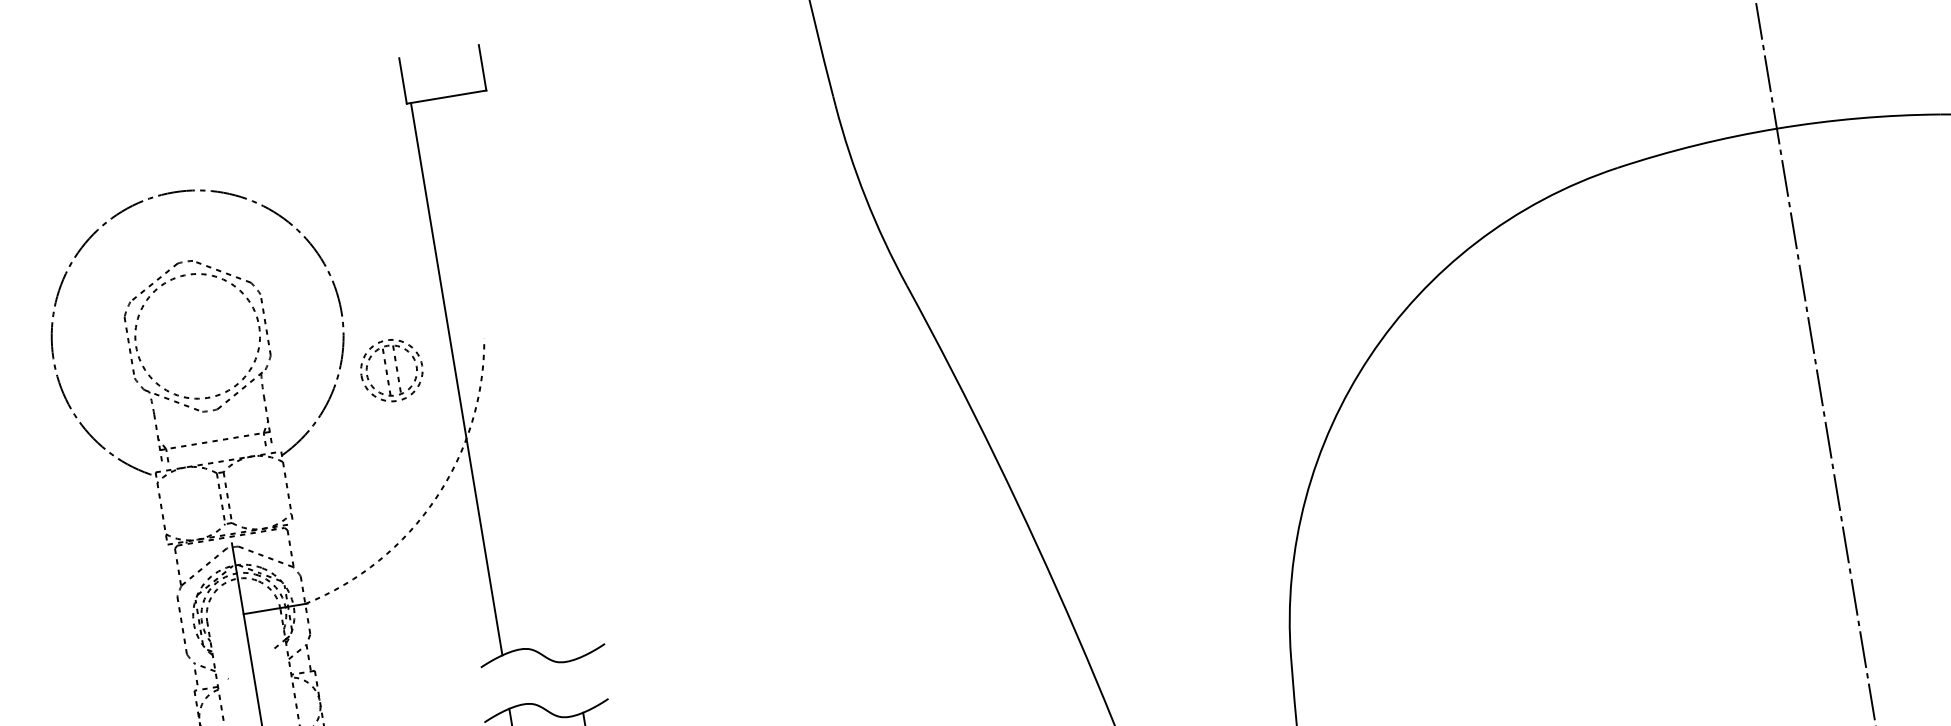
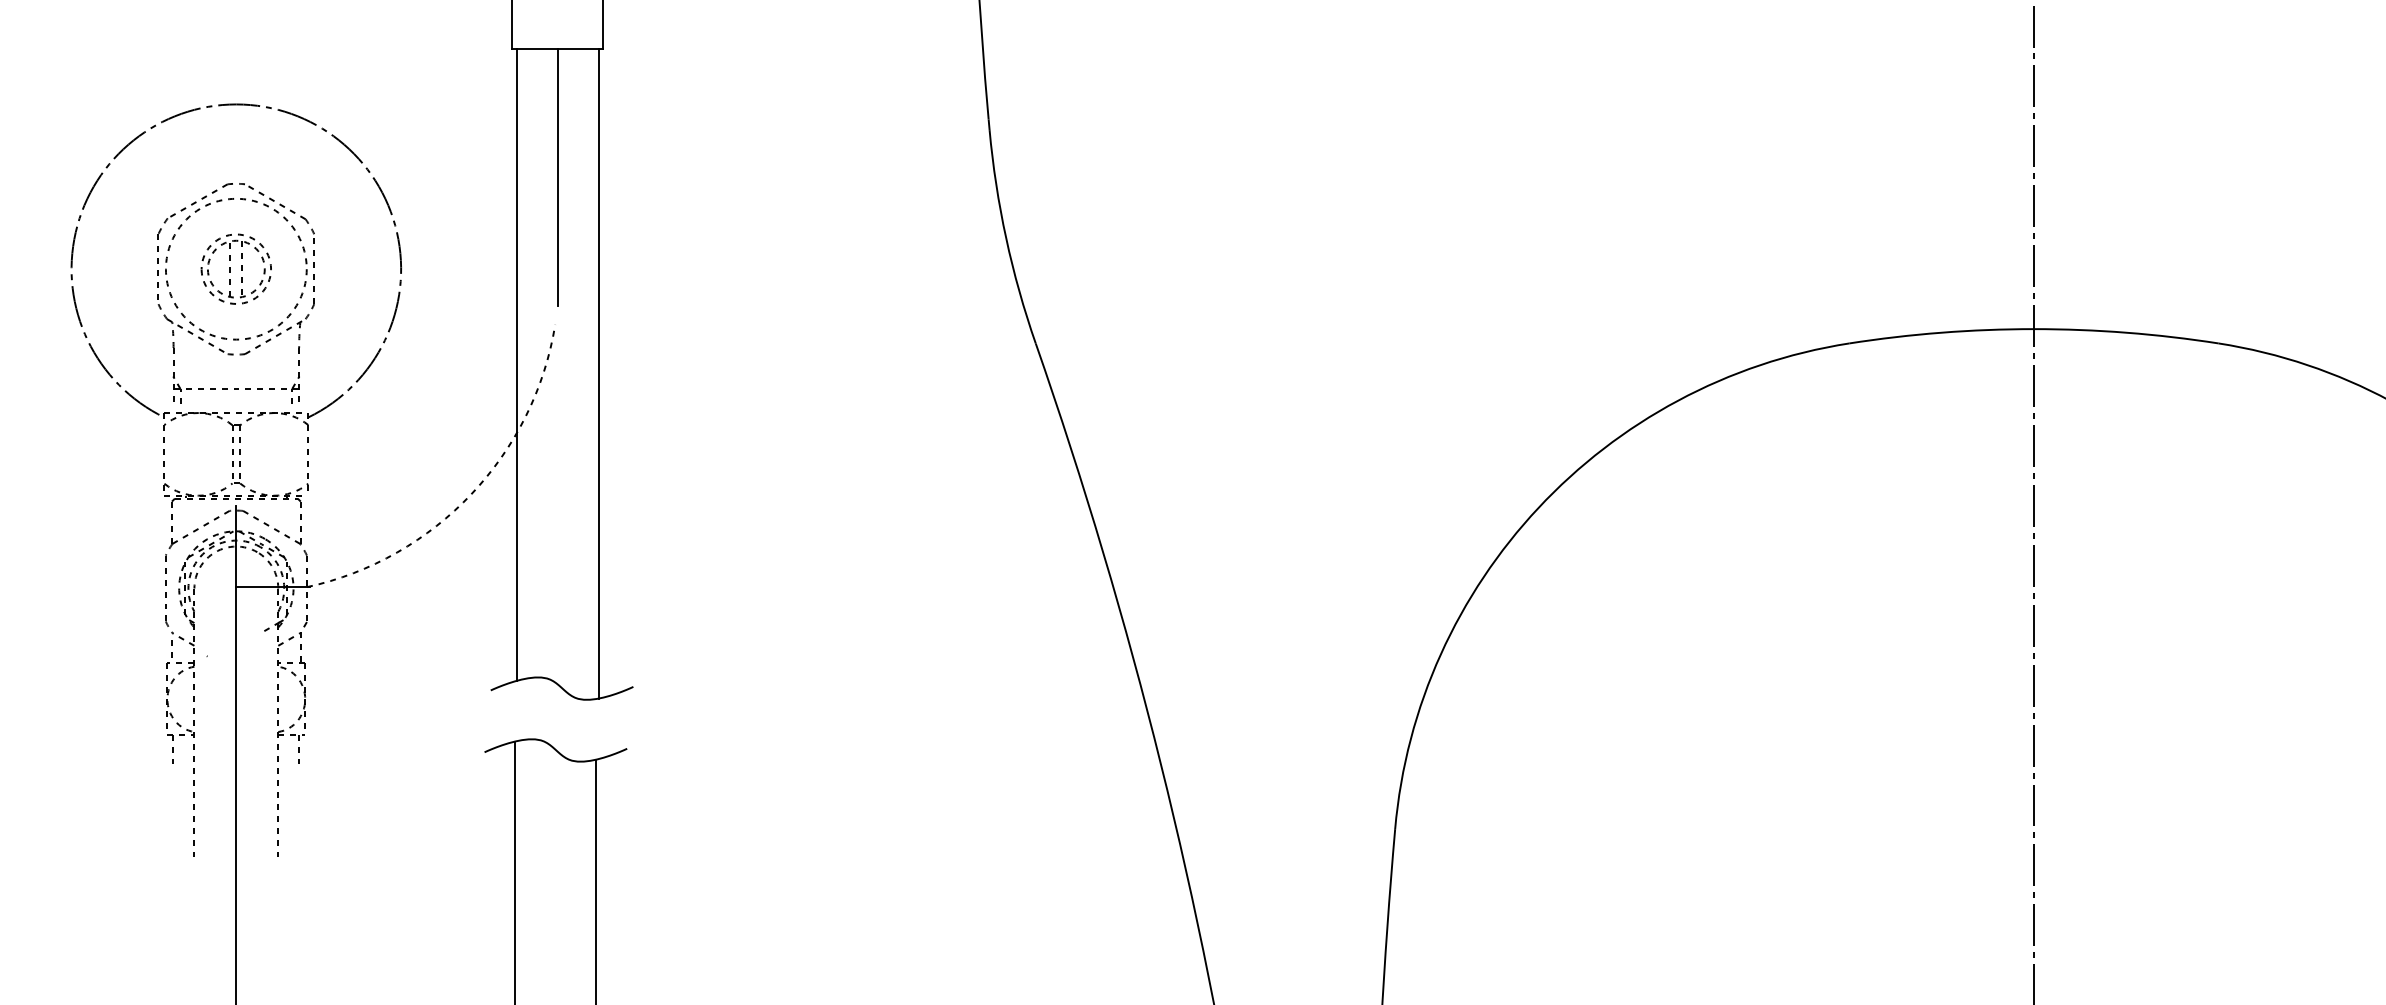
line: (464, 208) -> (557, 176), added
part: (390, 370) -> (235, 268), moved
line: (529, 375) -> (598, 373), added

